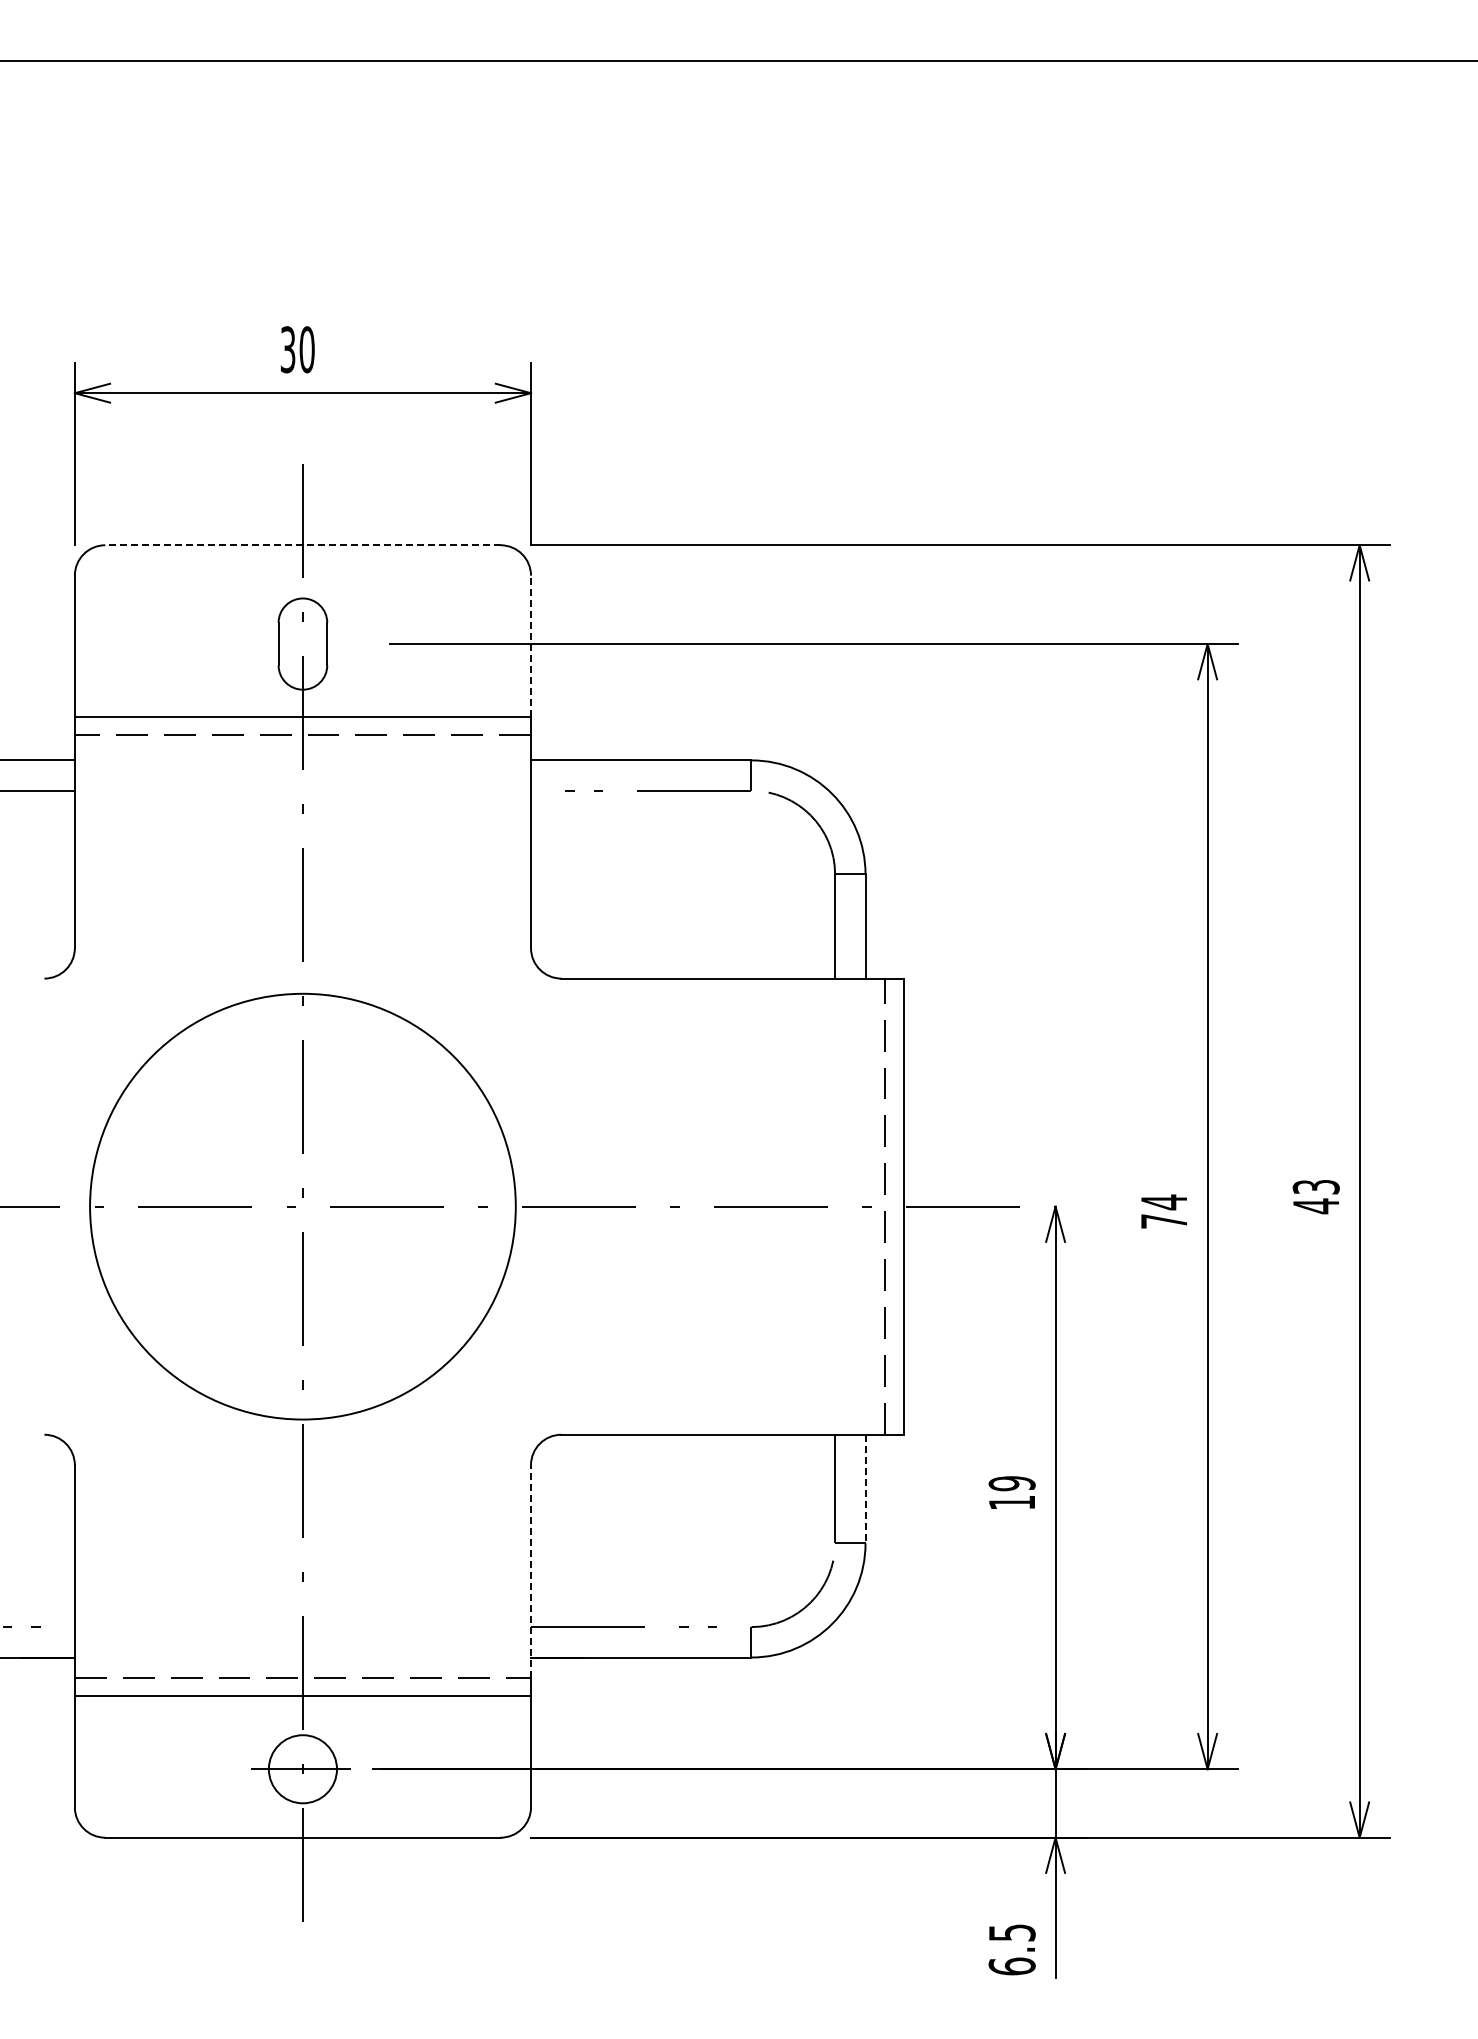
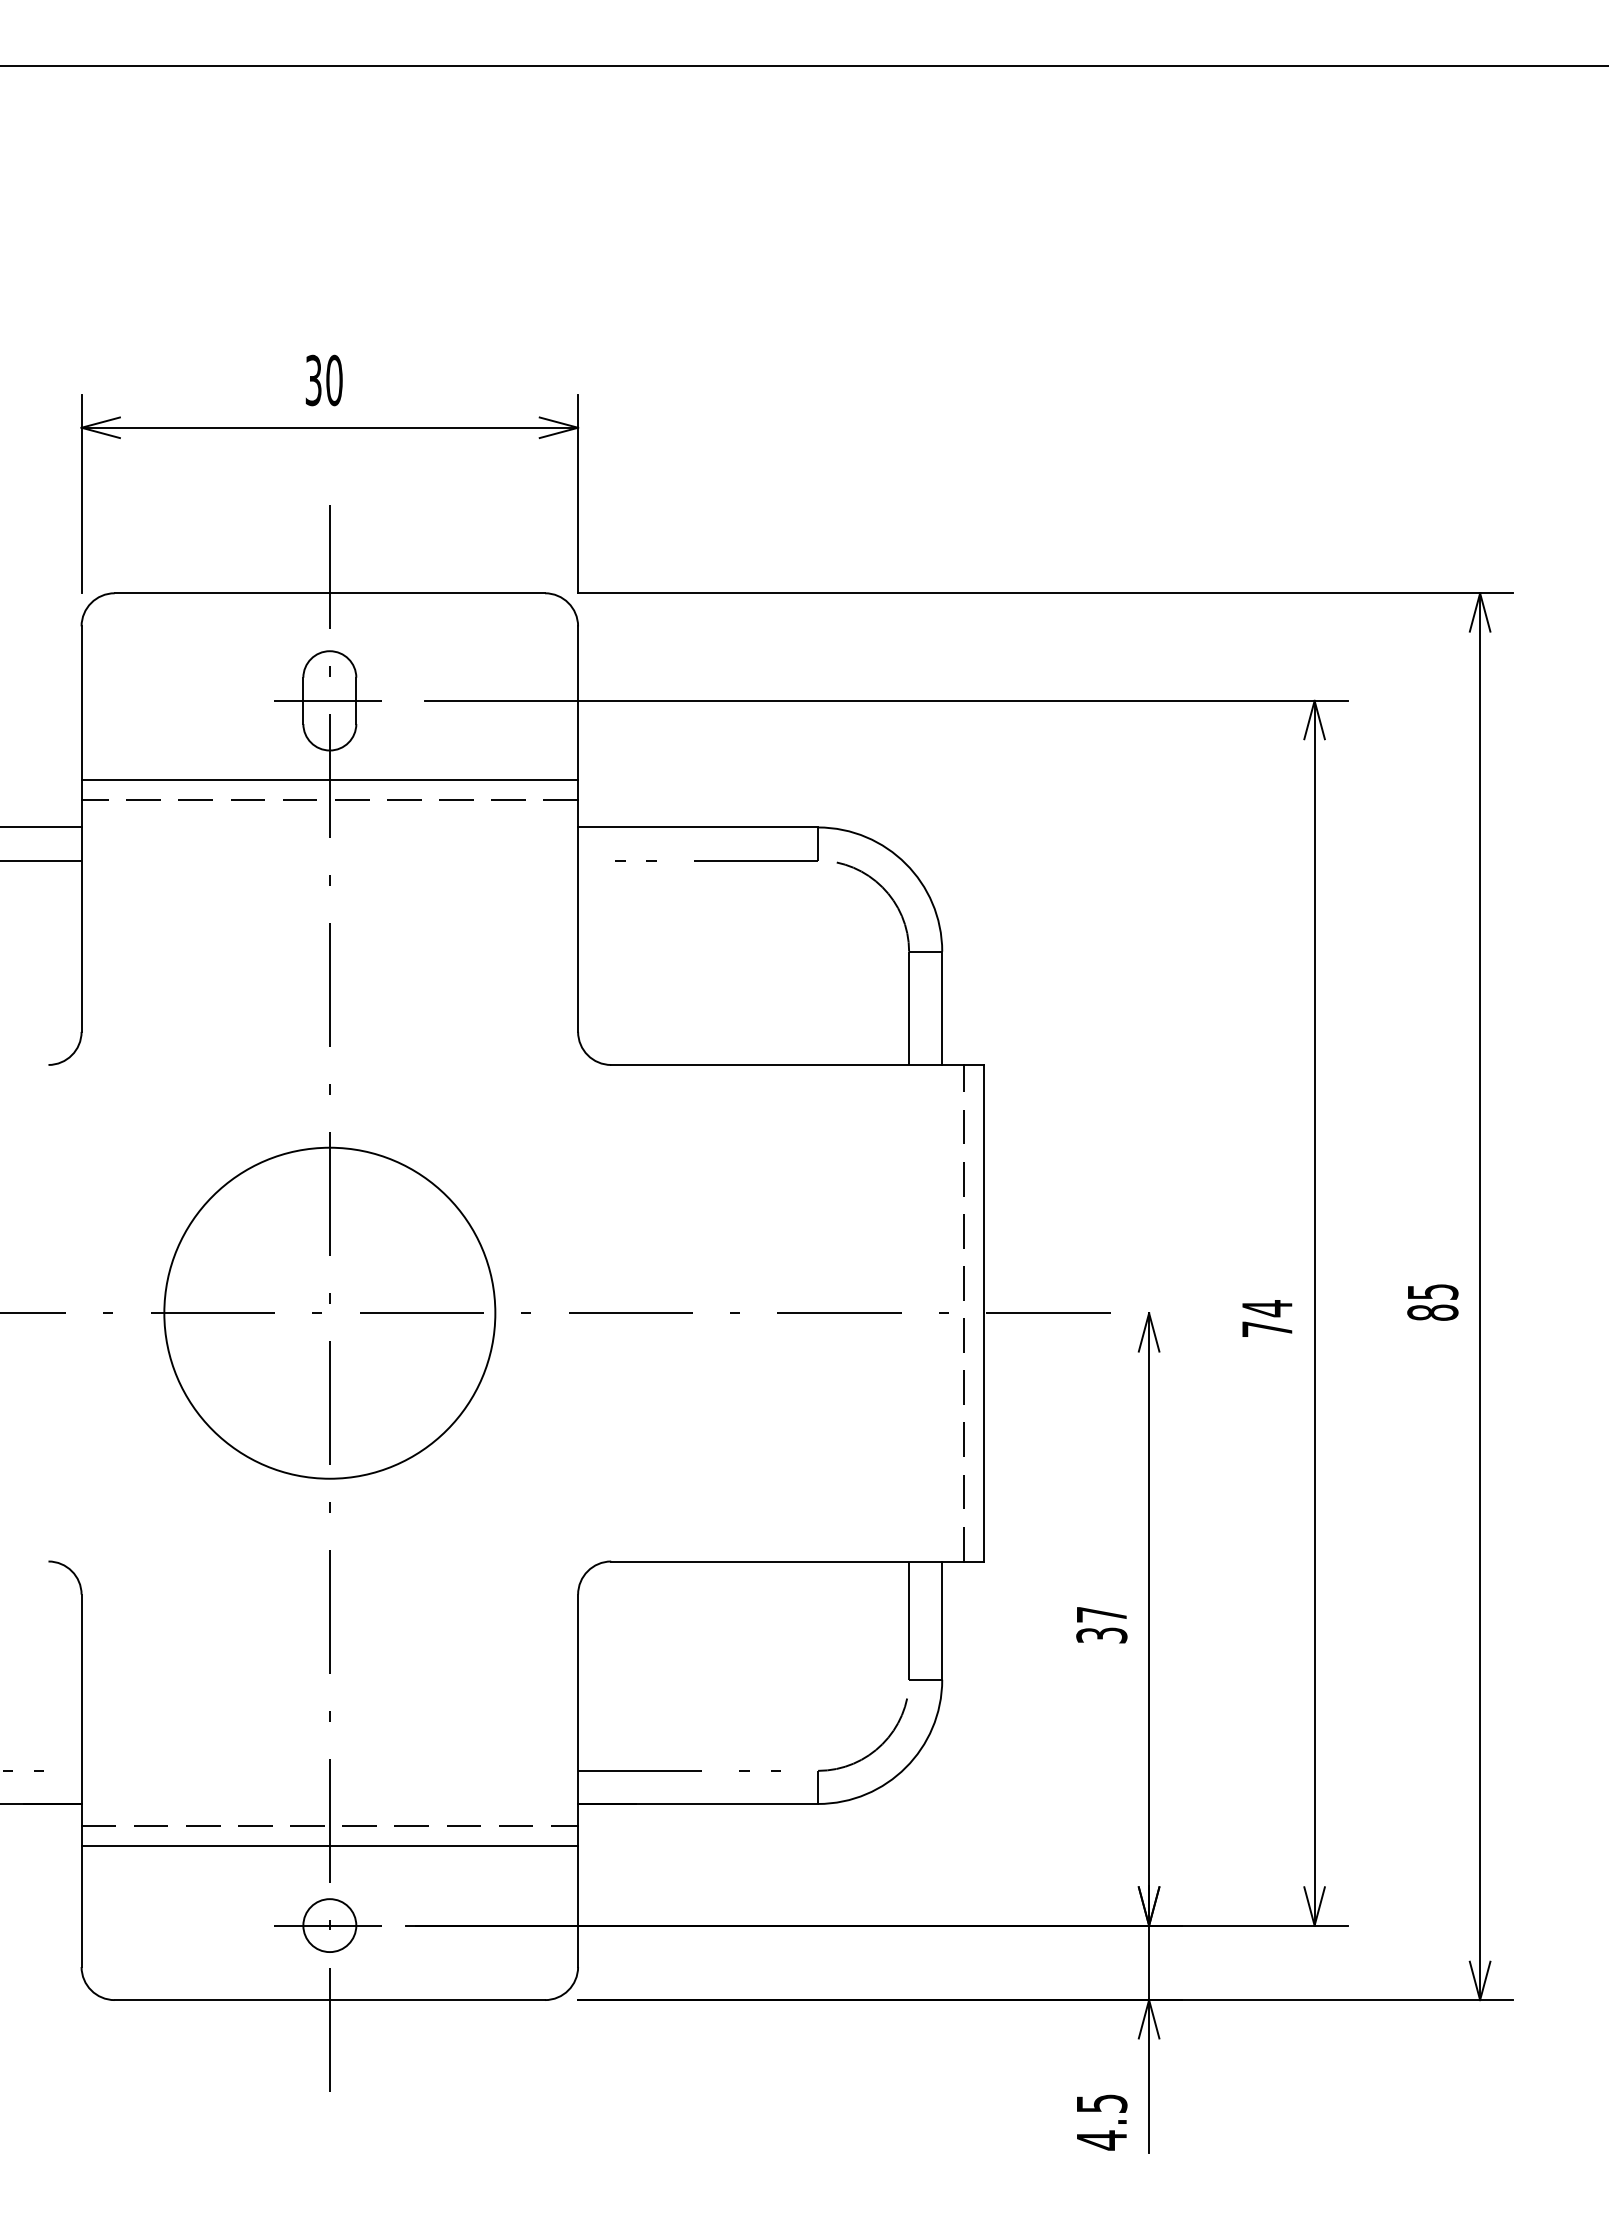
line: (302, 545) -> (329, 593), dashed -> solid
line: (301, 644) -> (328, 701), added
line: (531, 646) -> (578, 703), dashed -> solid
text: (1315, 1197) -> (1432, 1303), 43 -> 85
circle: (302, 1206) -> (329, 1313), size x0.71
line: (865, 1489) -> (942, 1621), dashed -> solid
text: (1011, 1492) -> (1101, 1624), 19 -> 37
line: (531, 1571) -> (578, 1710), dashed -> solid
circle: (302, 1768) -> (329, 1924), size x0.71
text: (1011, 1966) -> (1101, 2140), 6.5 -> 4.5

